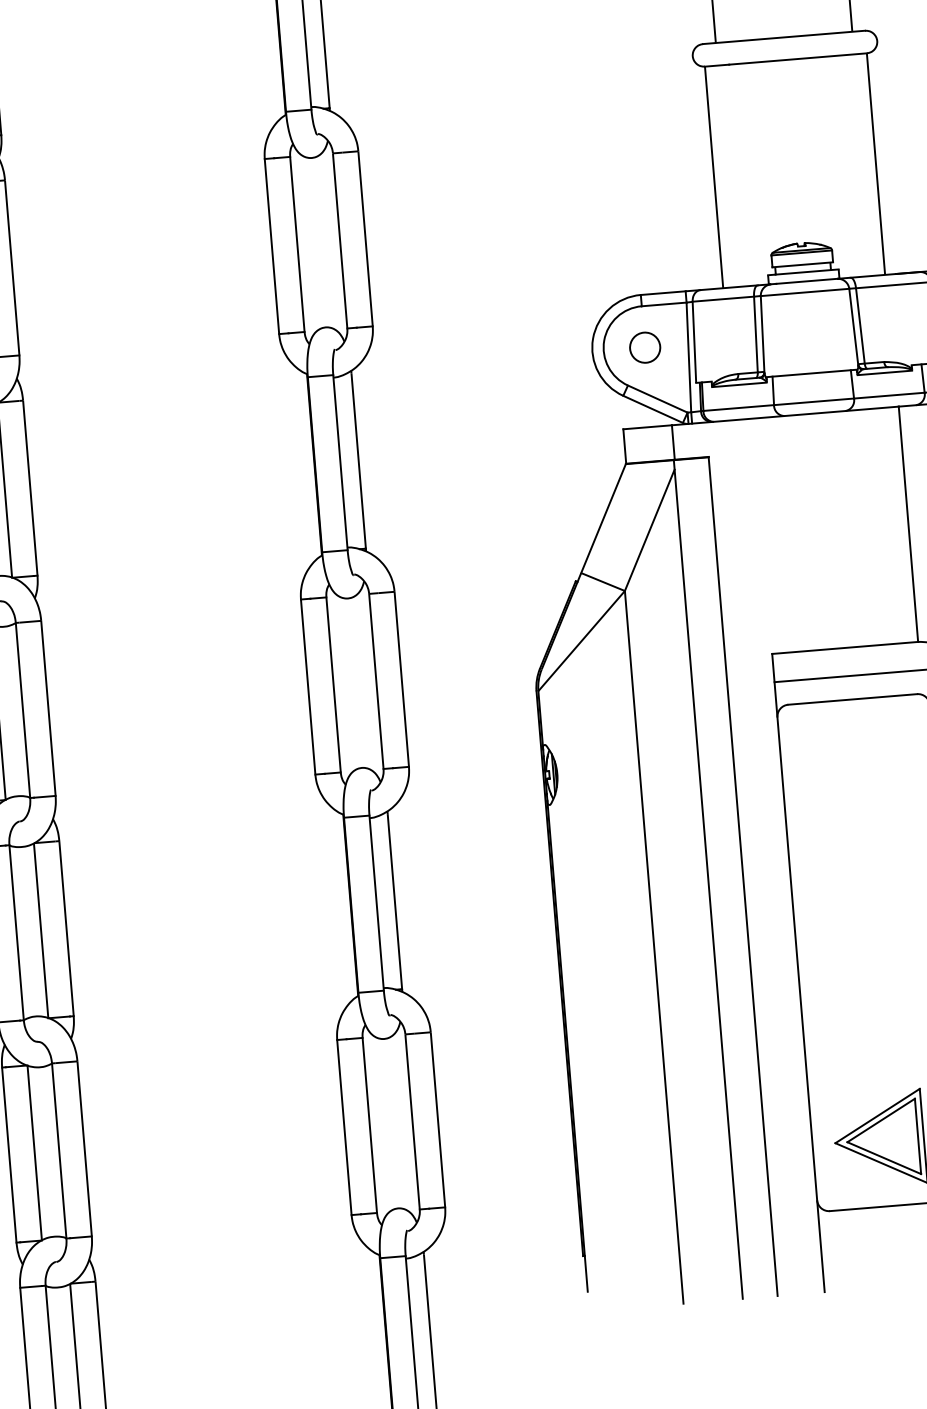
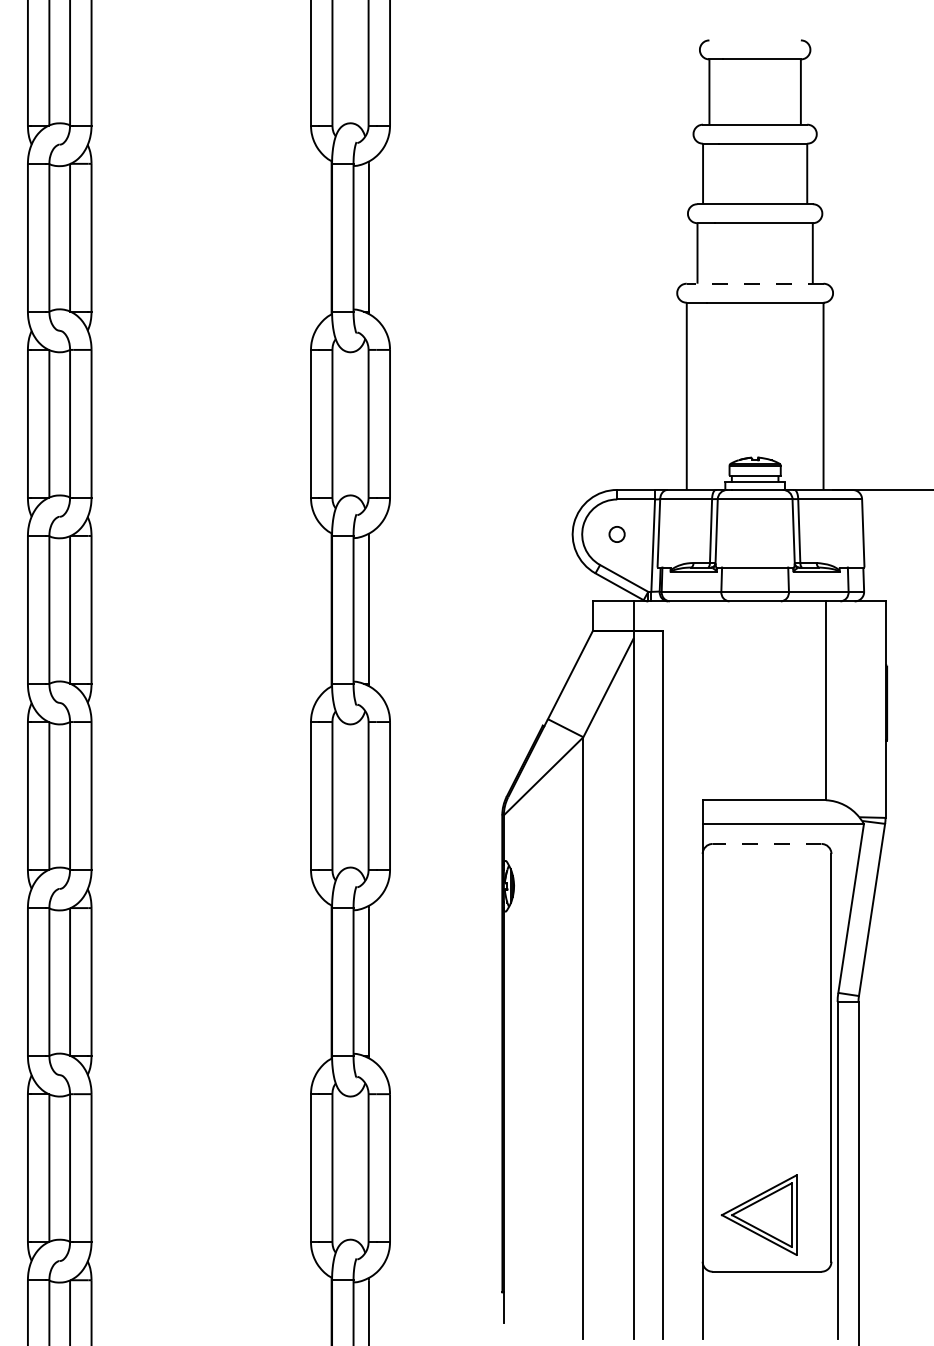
line: (783, 37) -> (754, 283), solid -> dashed
circle: (644, 347) -> (616, 534), size x0.6
line: (851, 698) -> (766, 843), solid -> dashed

